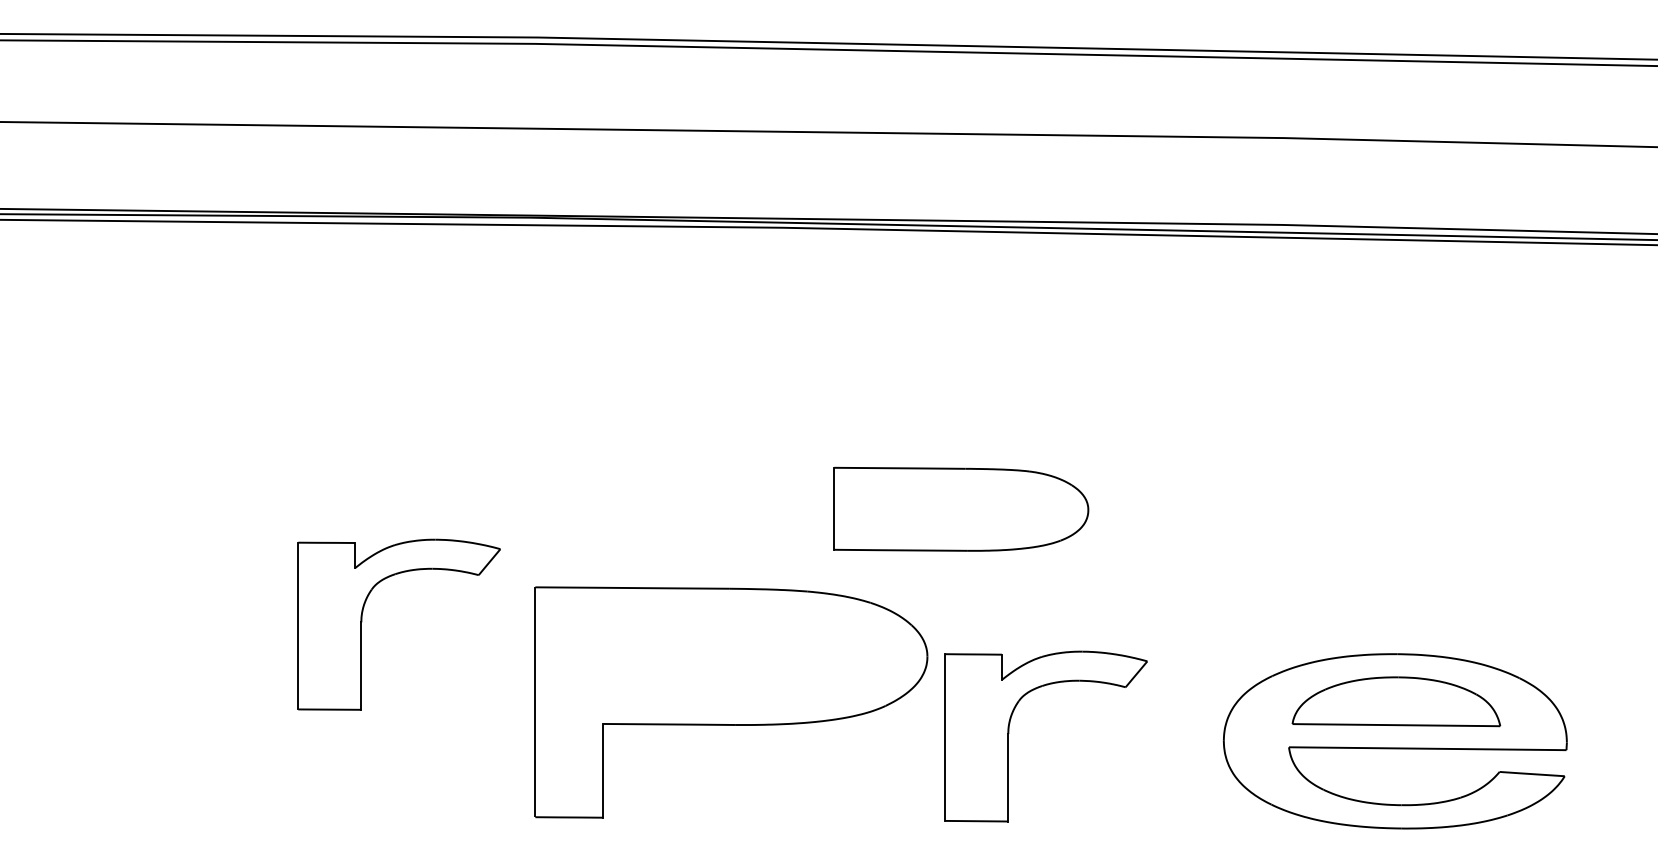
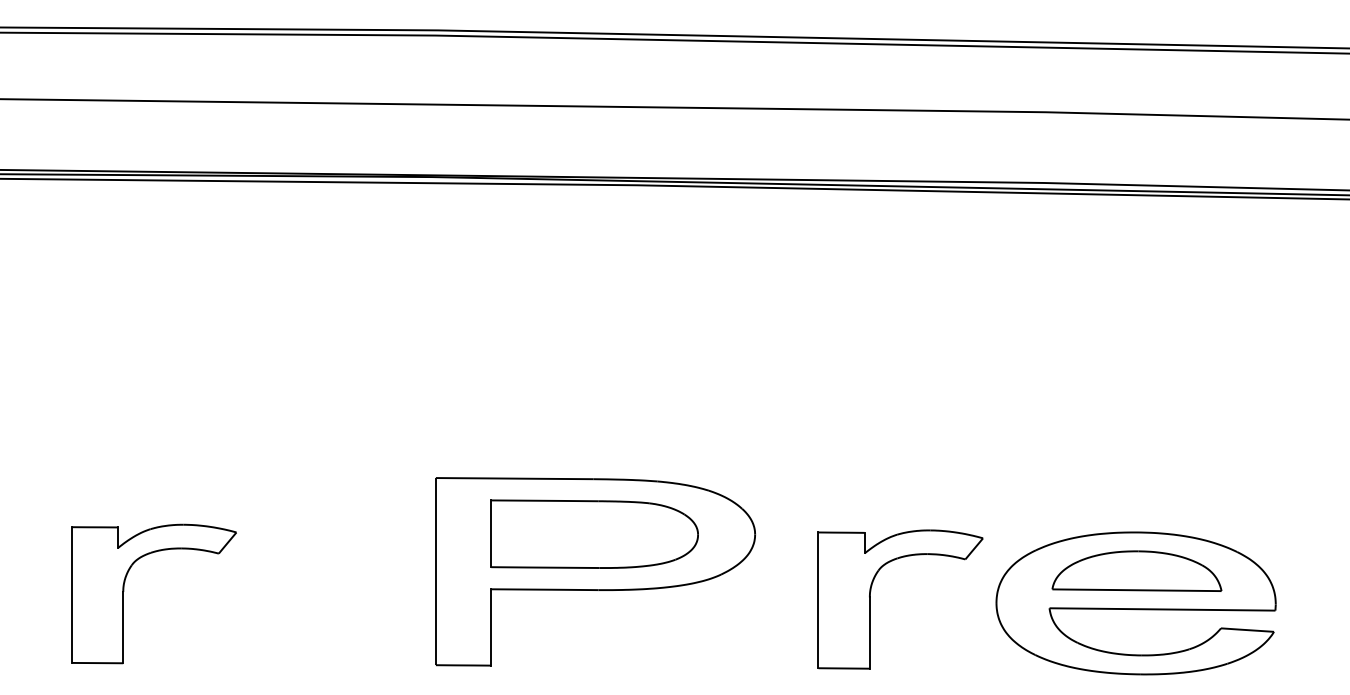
part: (961, 508) -> (594, 533), moved
part: (362, 622) -> (124, 592), moved
part: (1009, 733) -> (870, 597), moved

